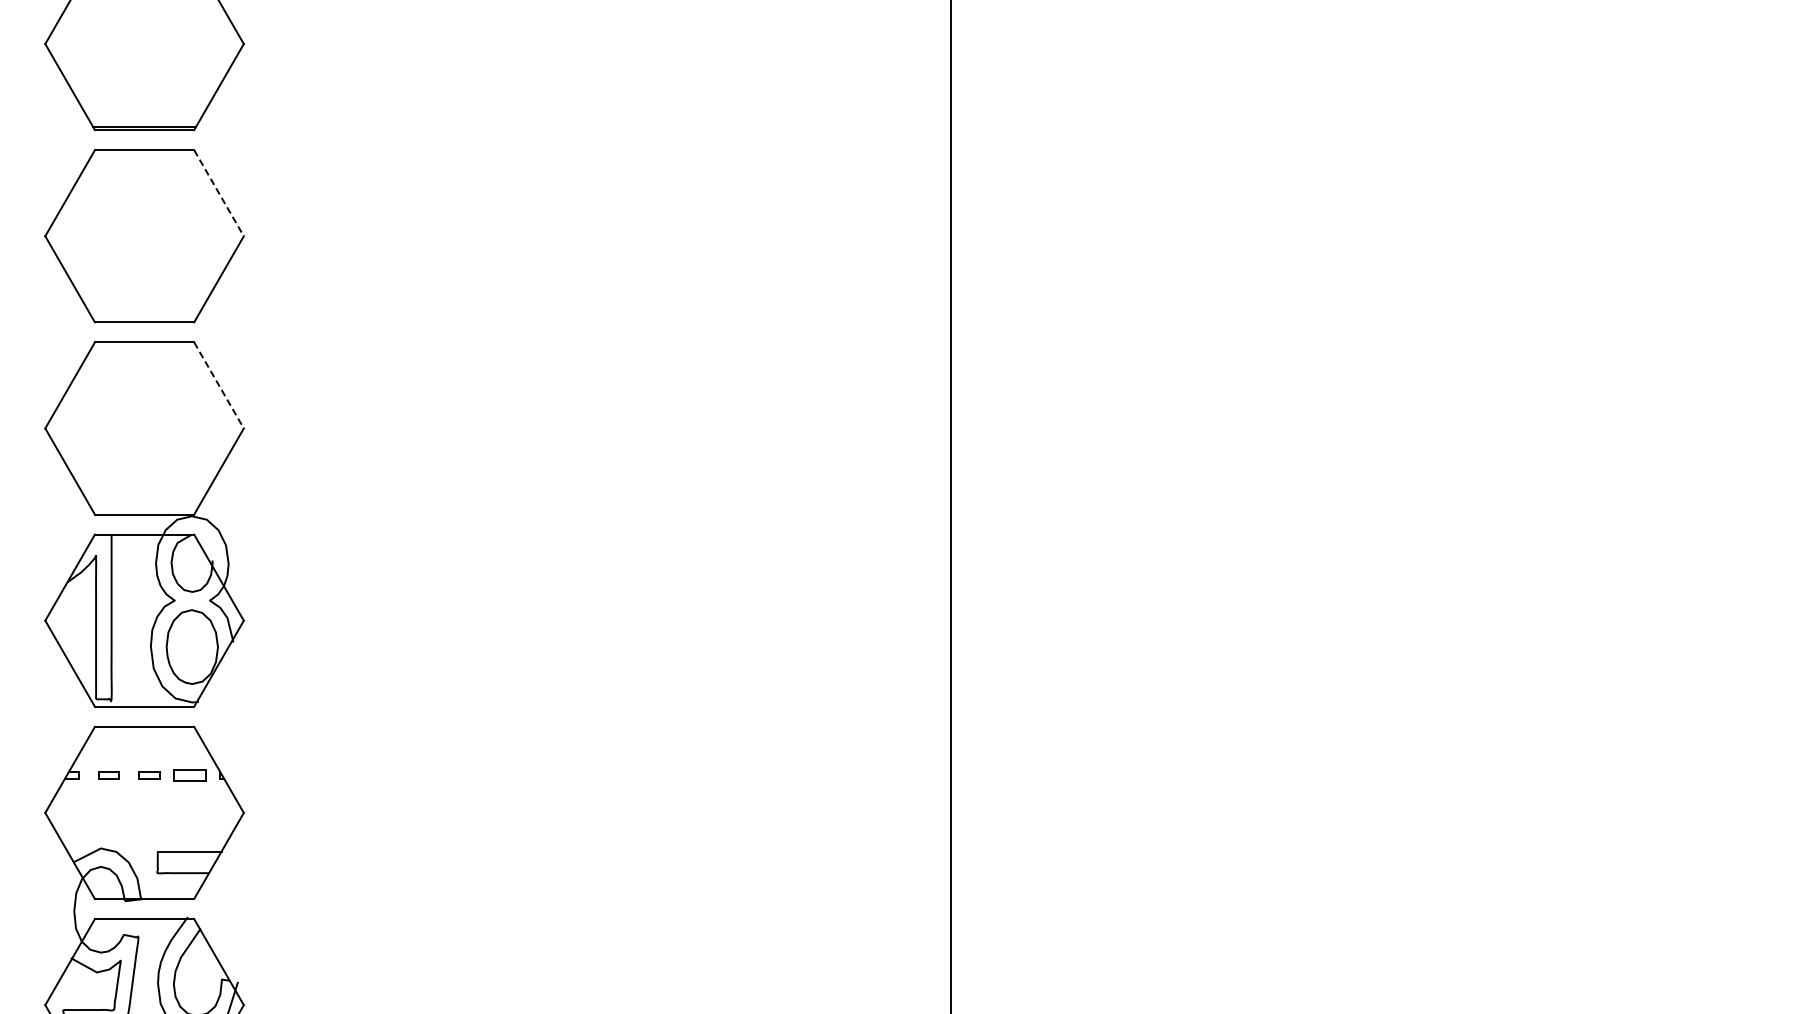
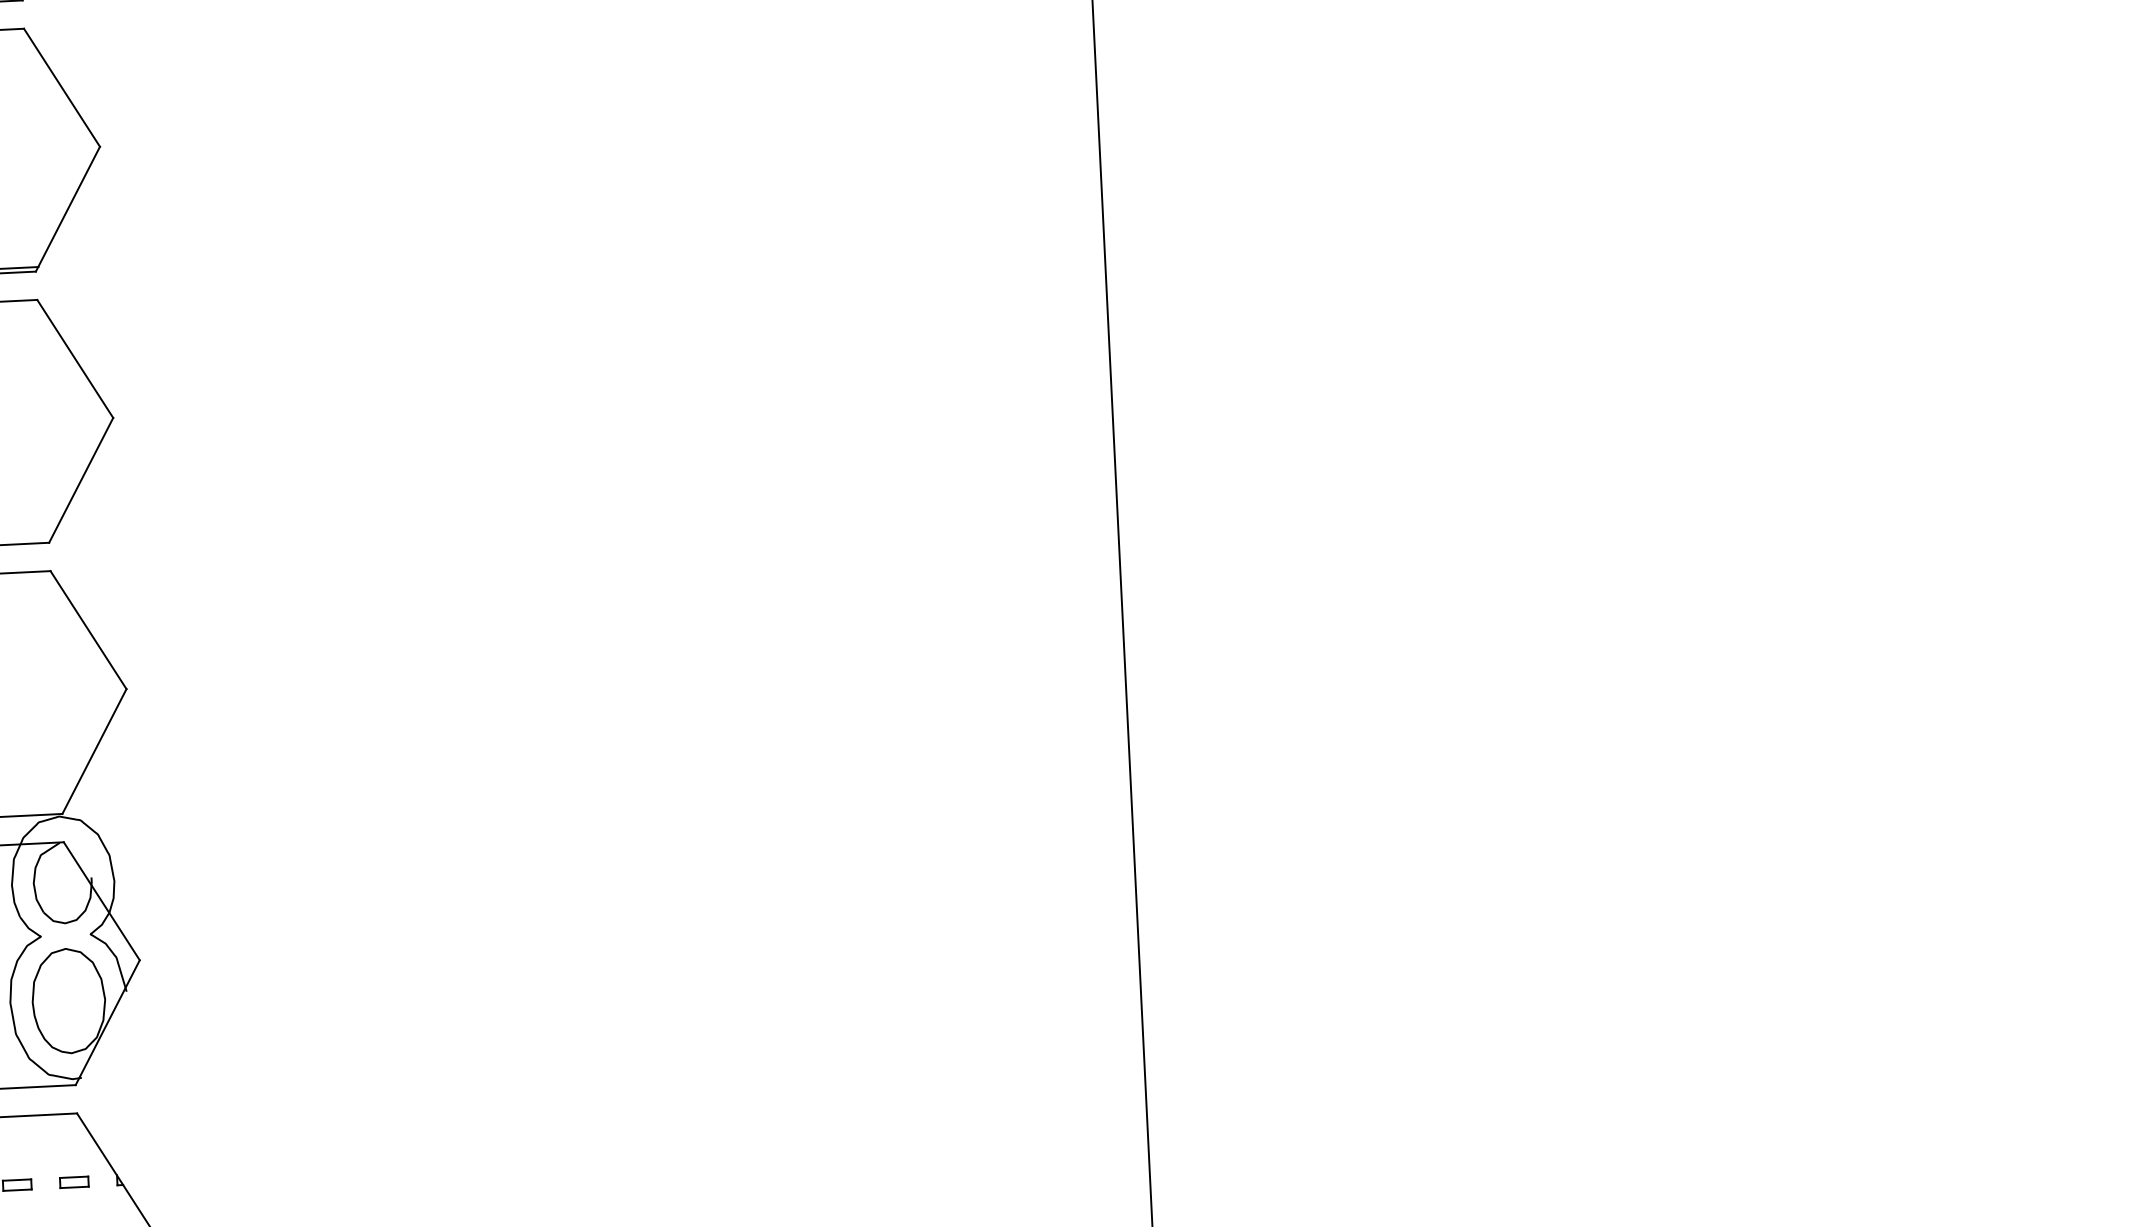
line: (219, 193) -> (75, 359), dashed -> solid
line: (219, 385) -> (89, 630), dashed -> solid
part: (189, 775) -> (73, 1182), size x0.62

